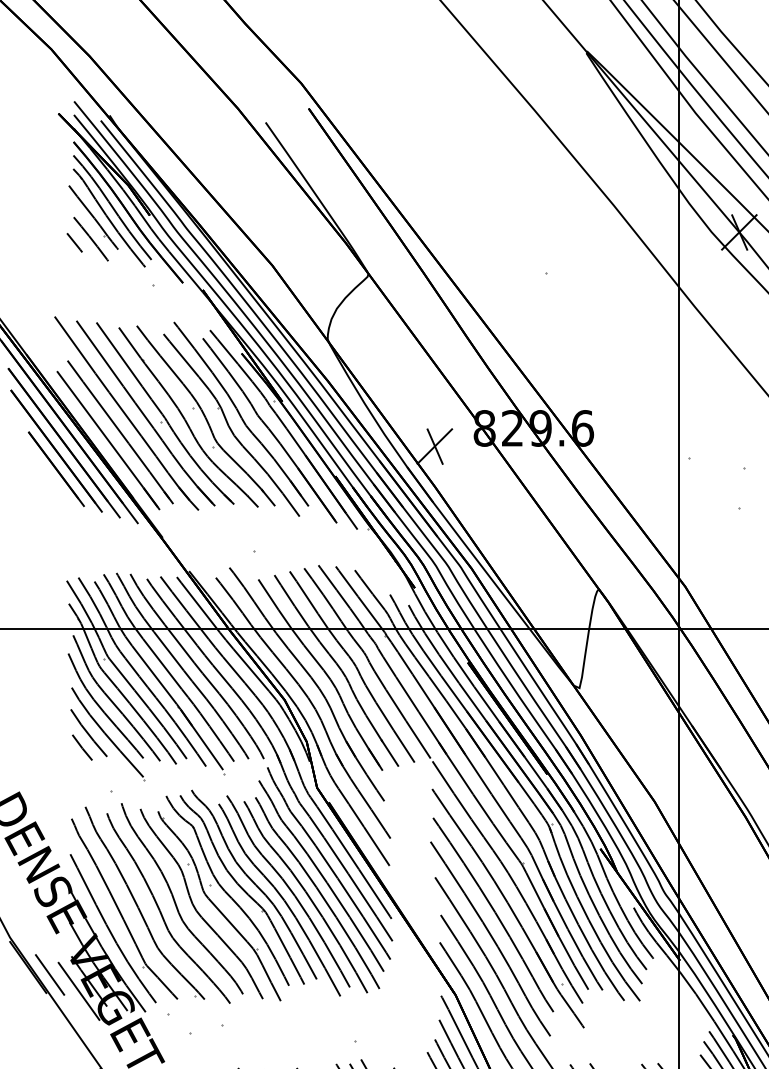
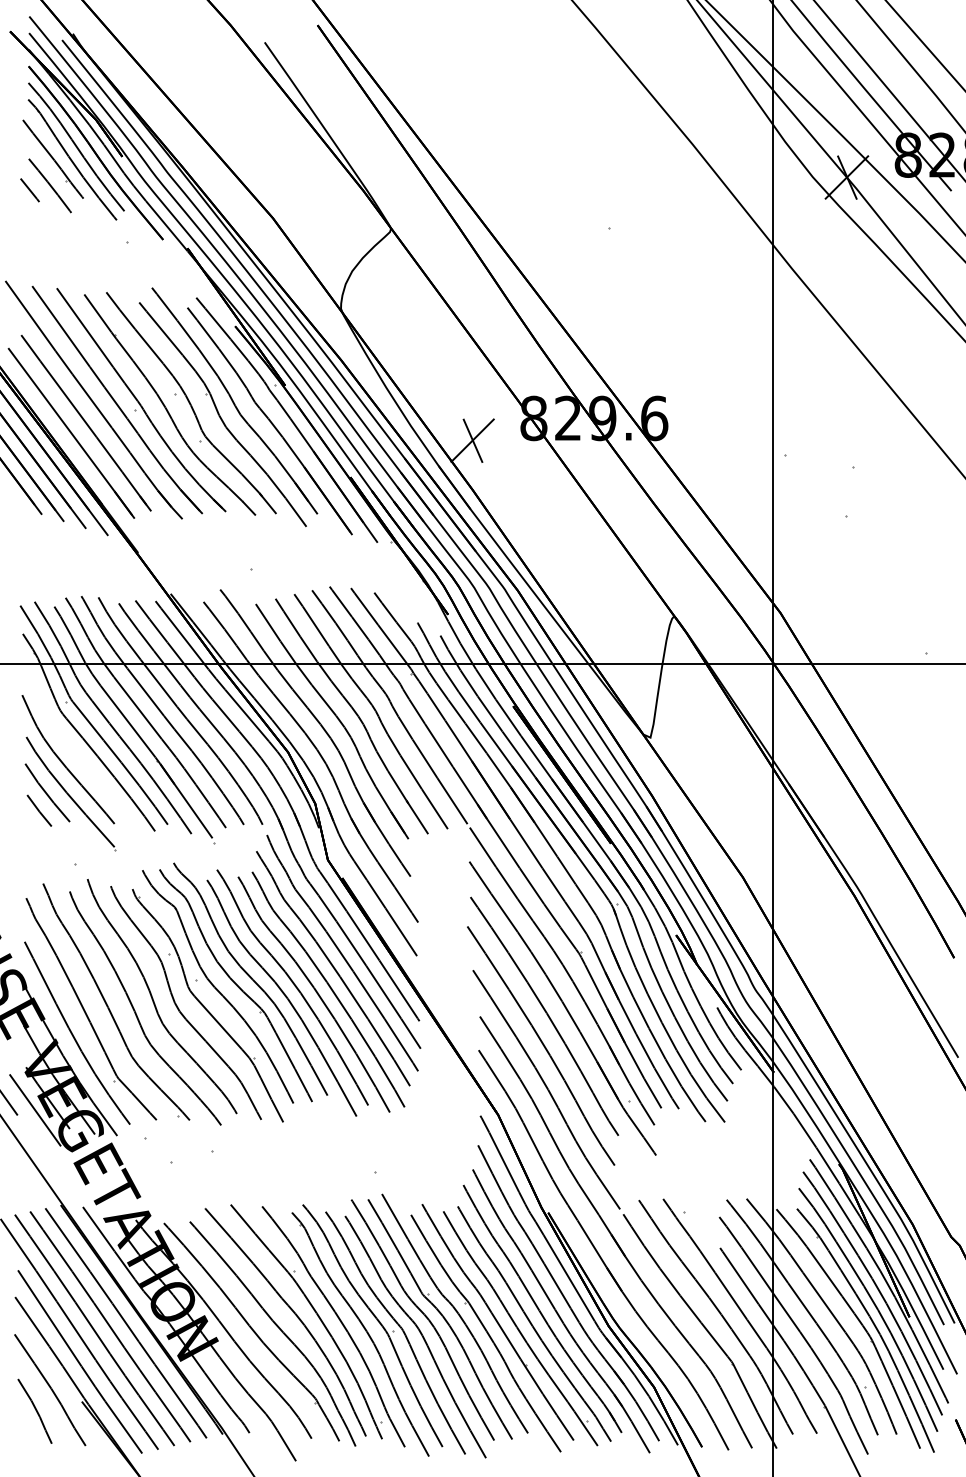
curve: (112, 701) -> (76, 753), removed

